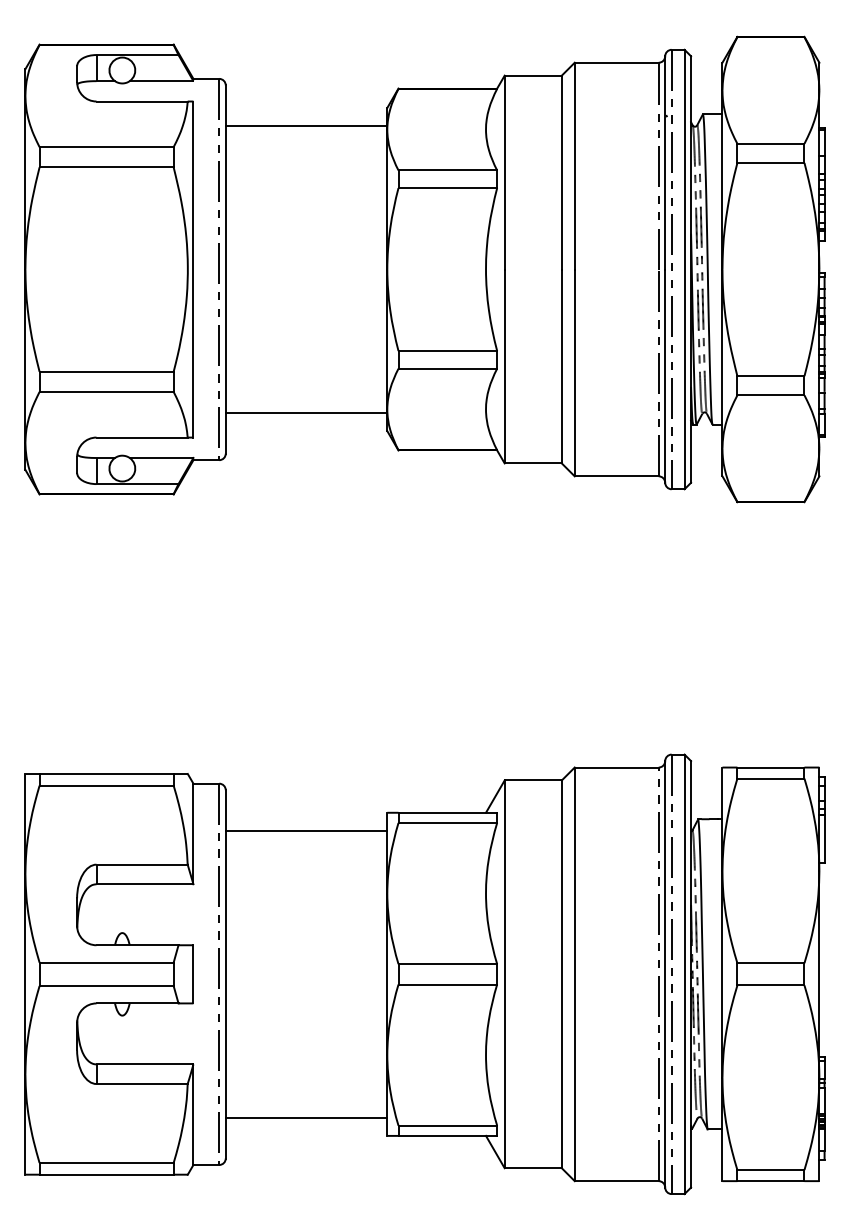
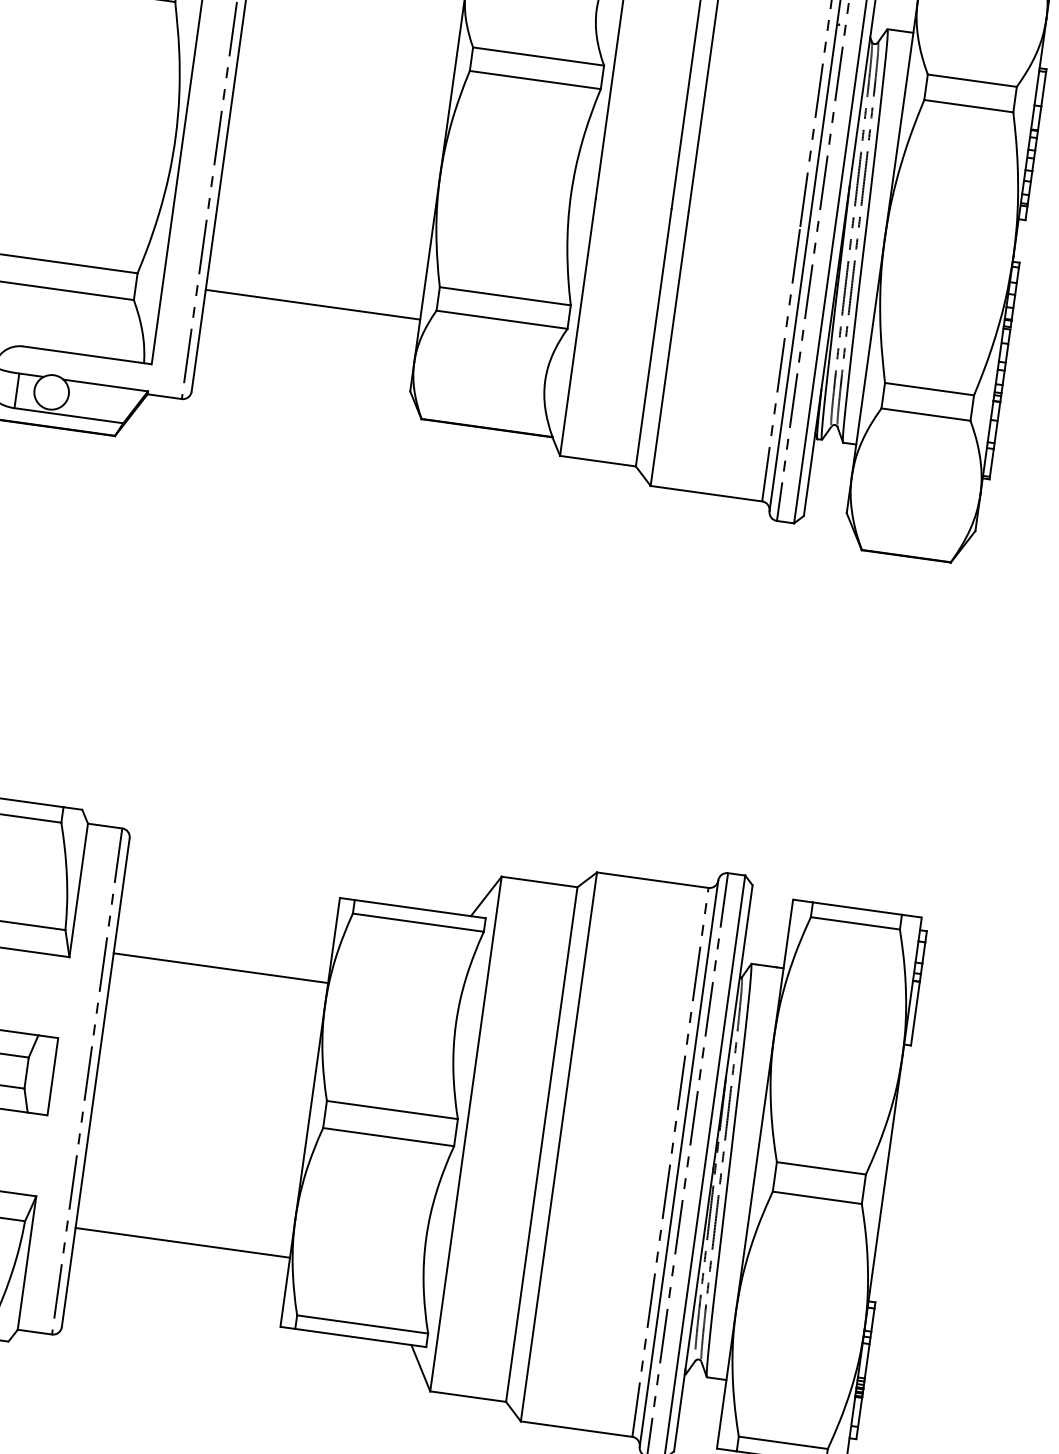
line: (306, 413) -> (312, 305), moved
line: (306, 830) -> (220, 967), moved
line: (306, 1117) -> (182, 1242), moved

